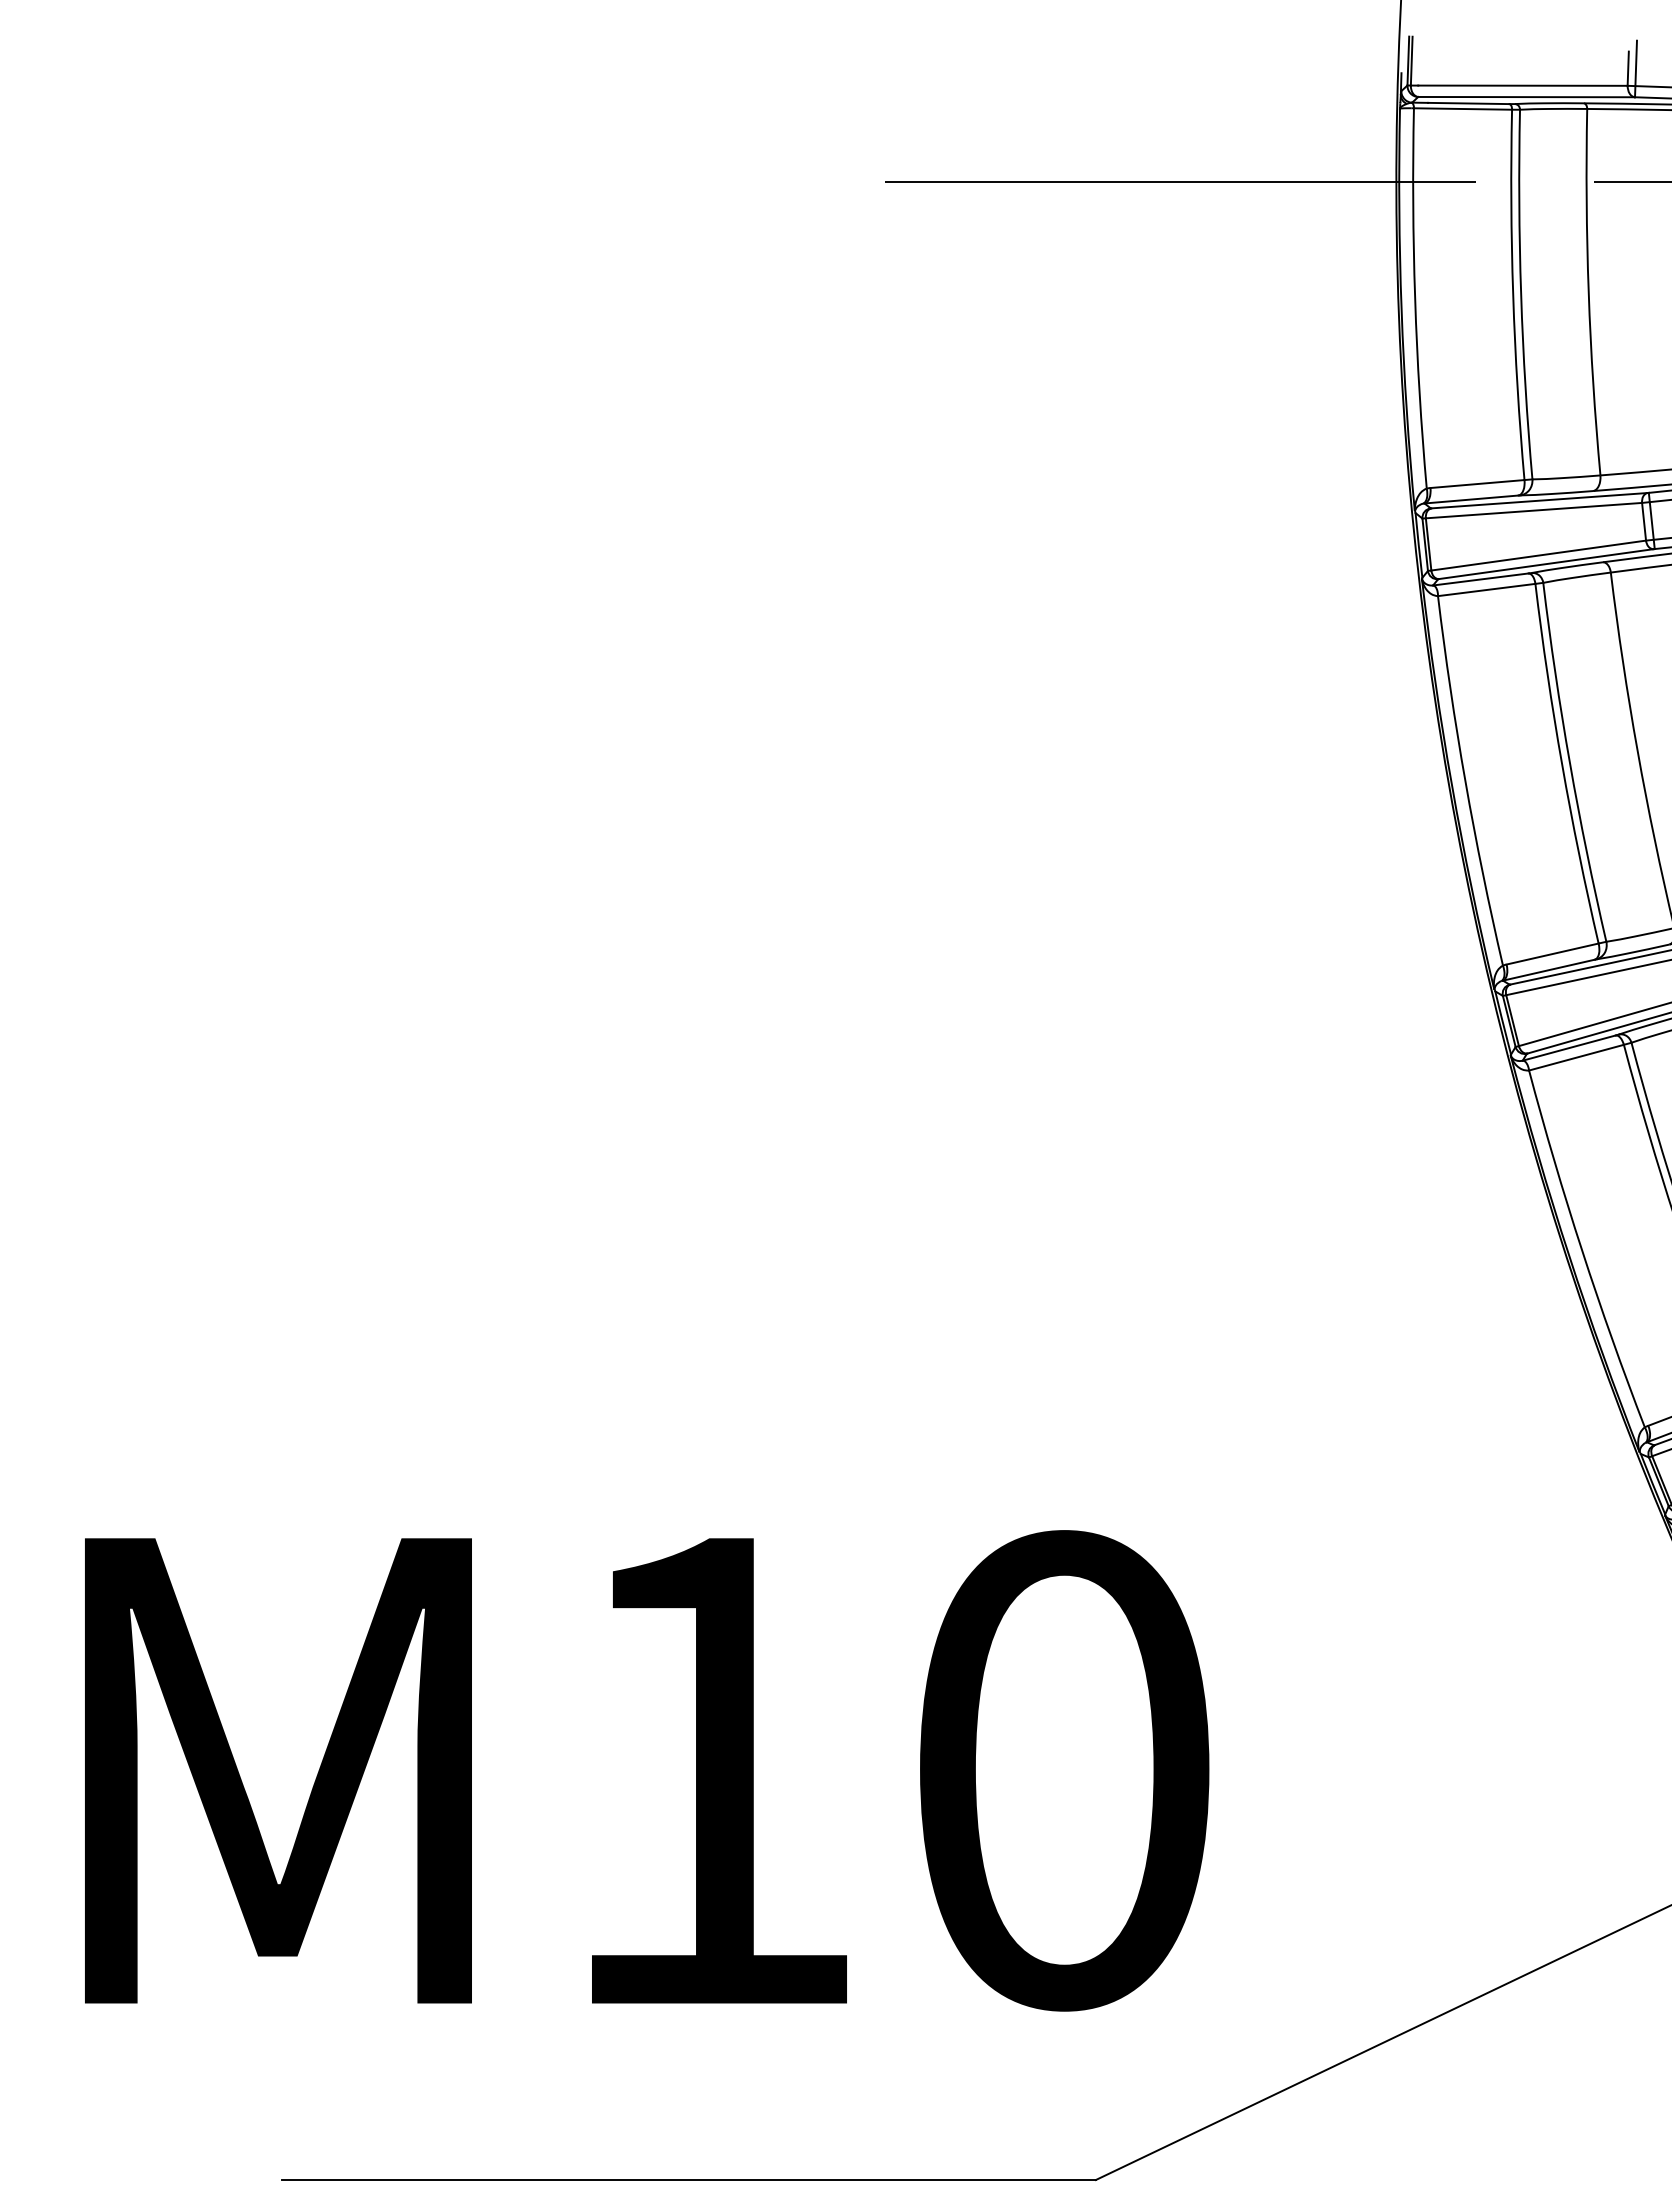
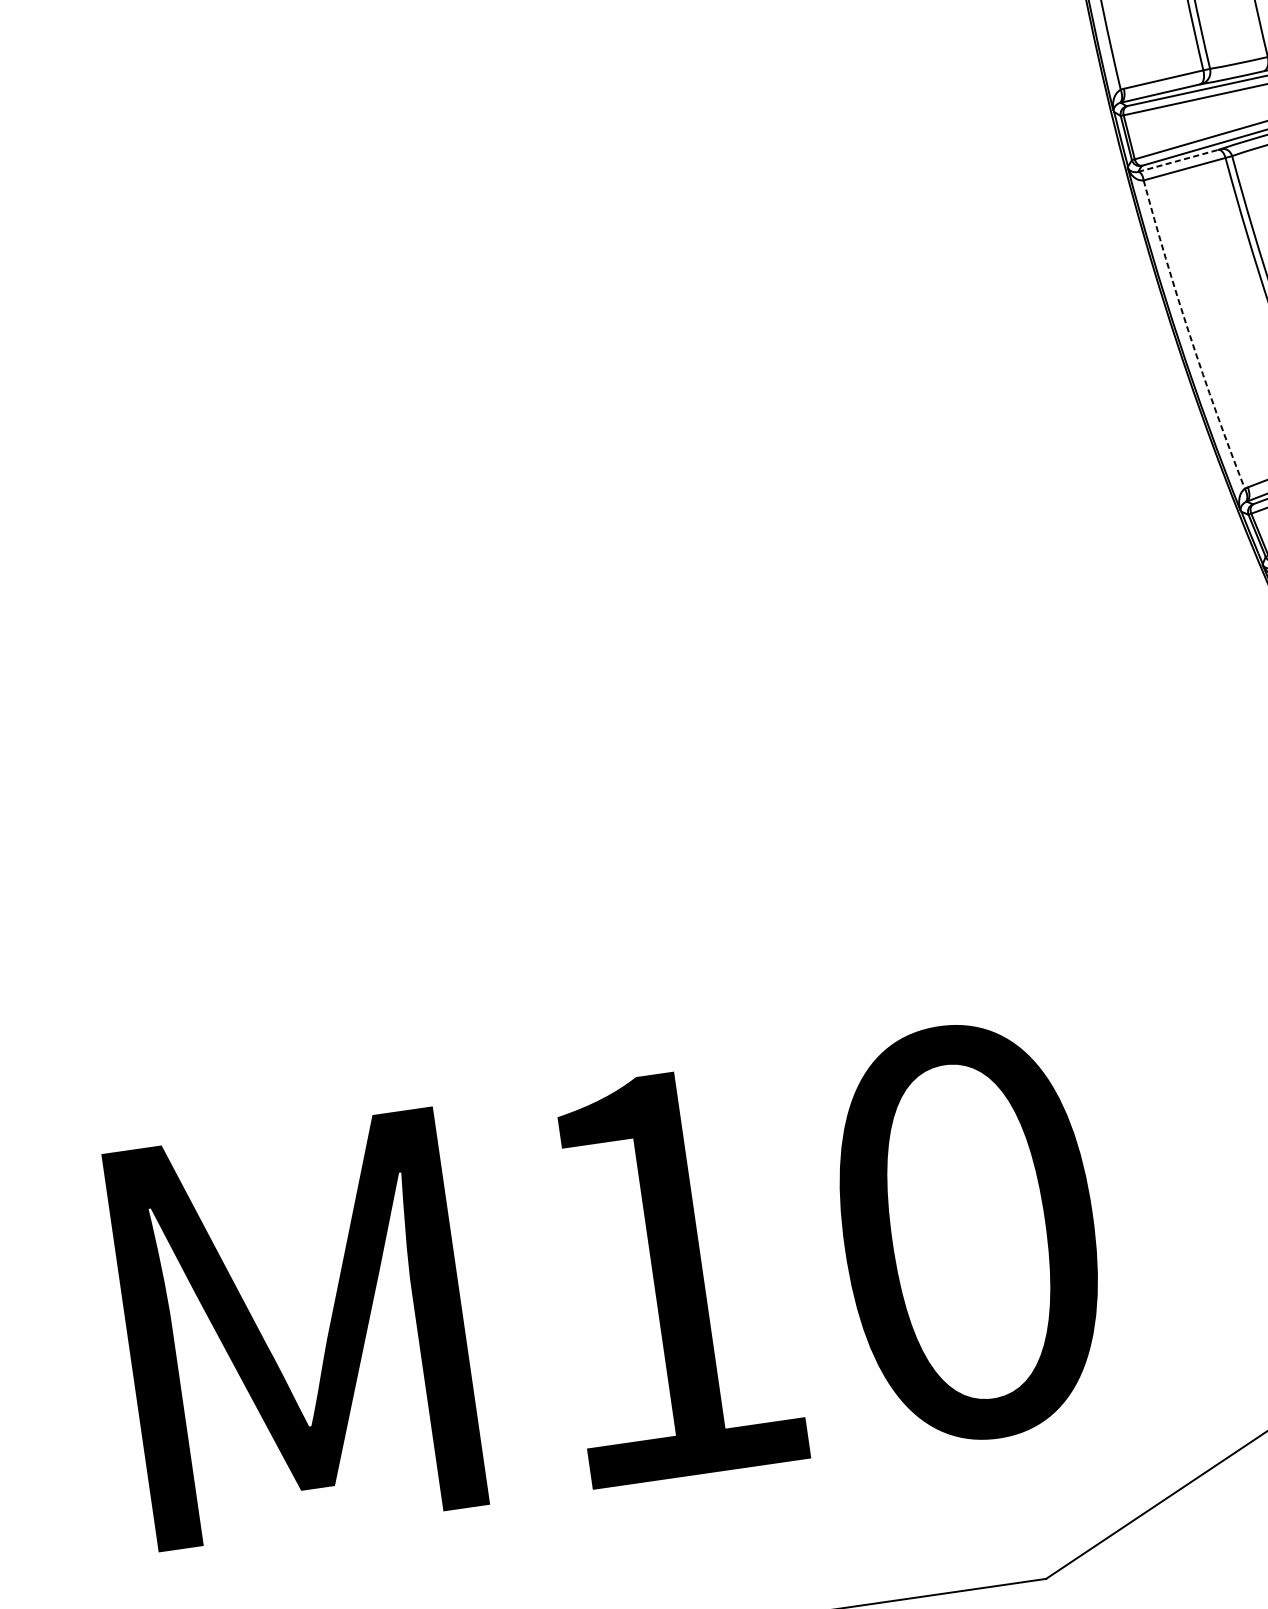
line: (1481, 579) -> (1178, 160), solid -> dashed
arc: (1465, 781) -> (1190, 335), solid -> dashed

